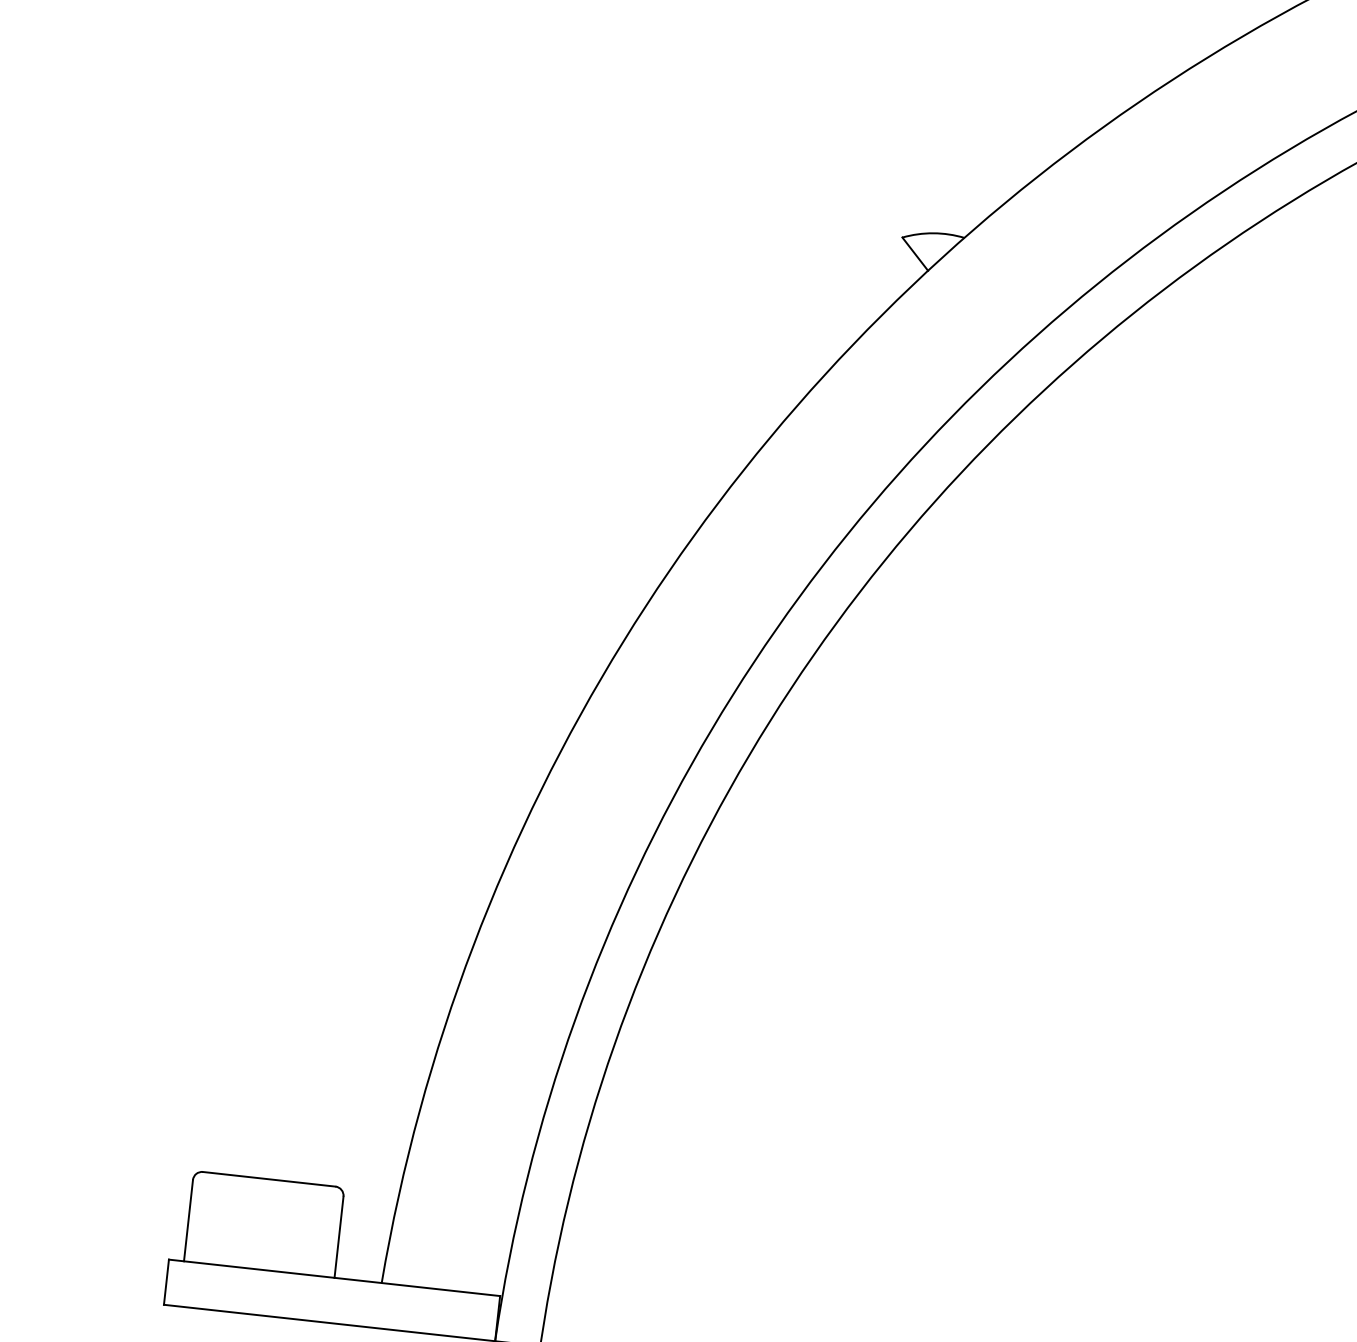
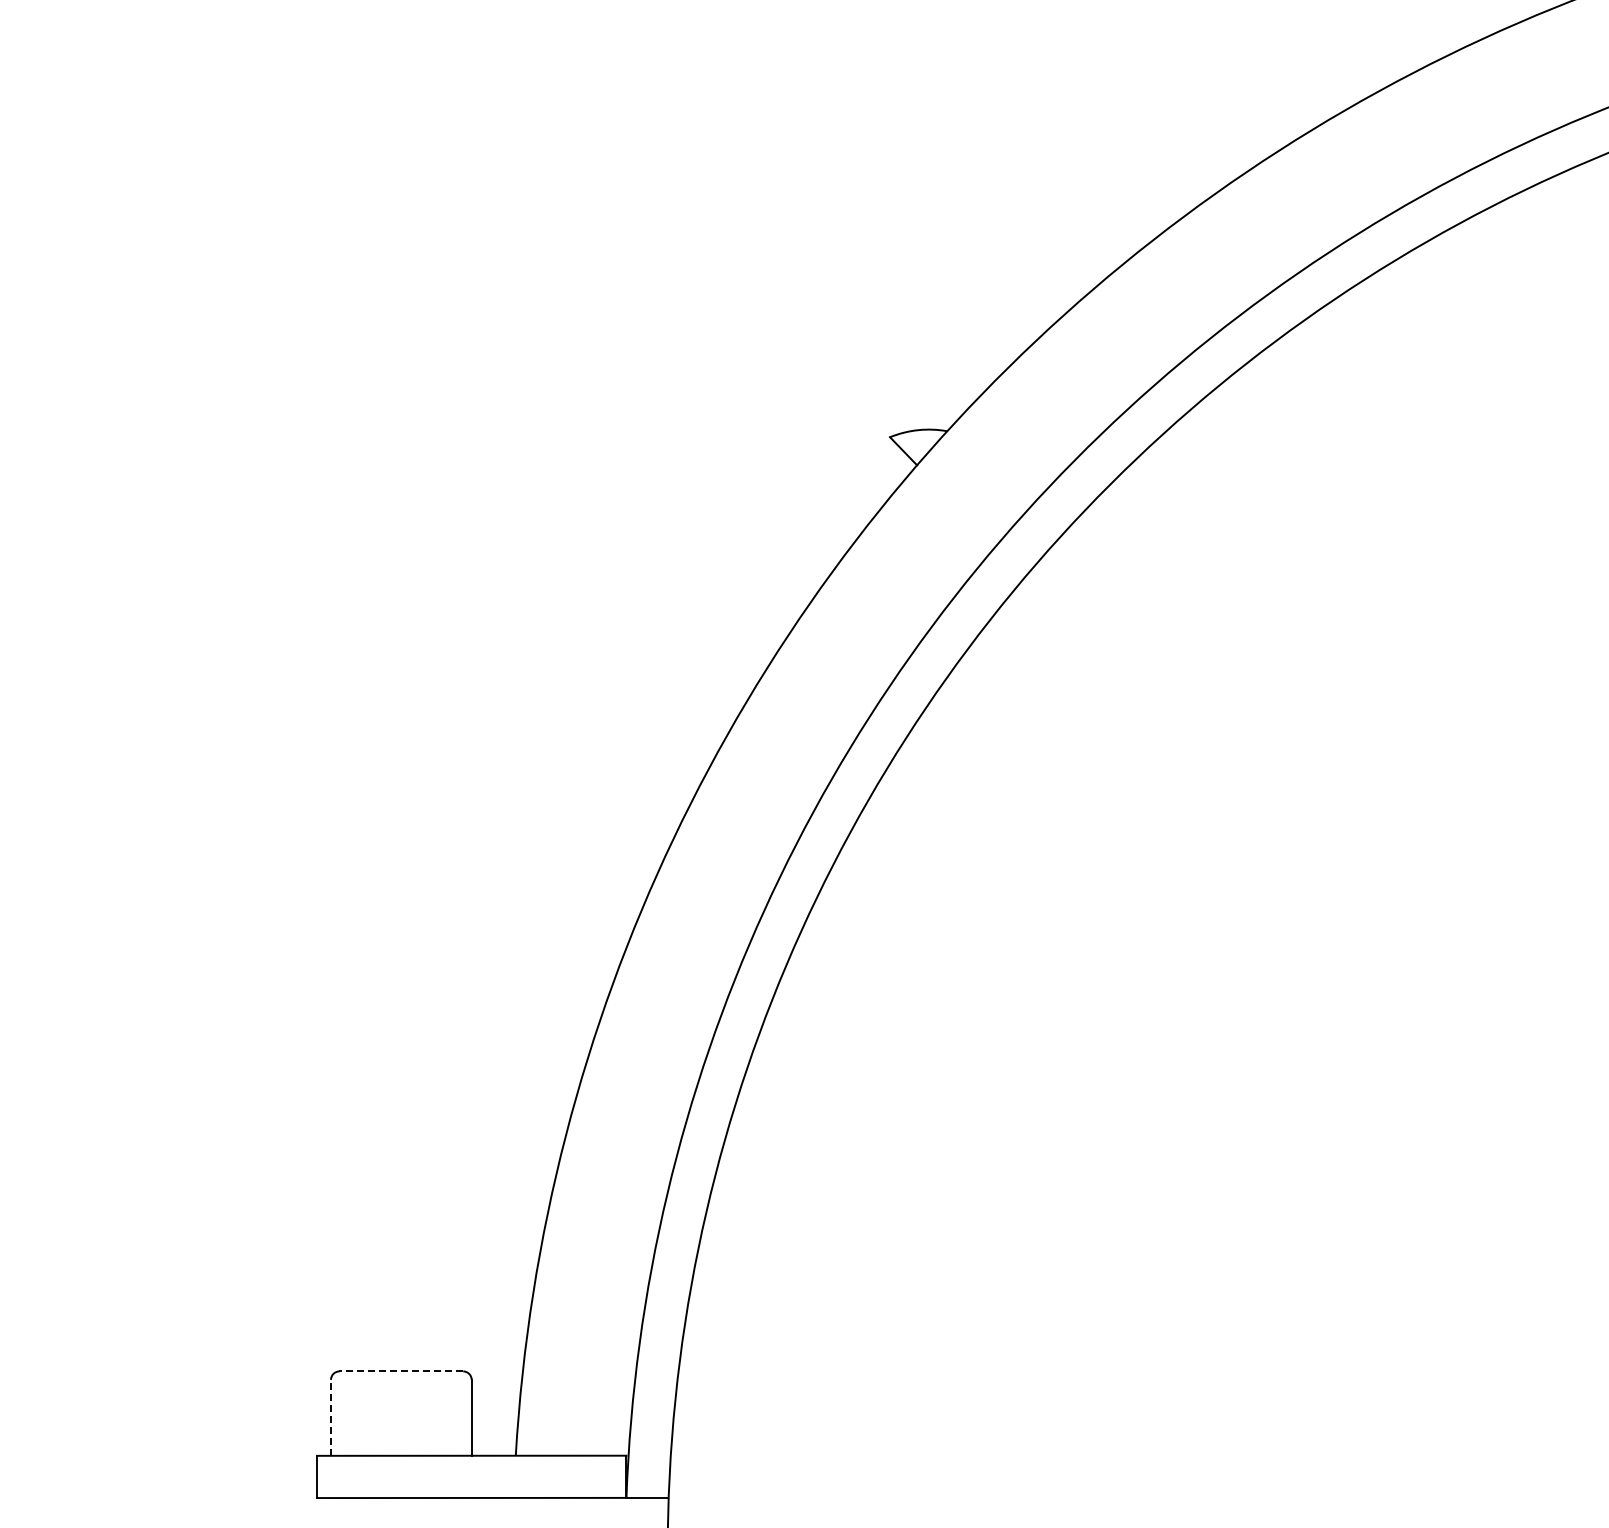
line: (269, 1179) -> (401, 1371), solid -> dashed
line: (189, 1220) -> (331, 1417), solid -> dashed

